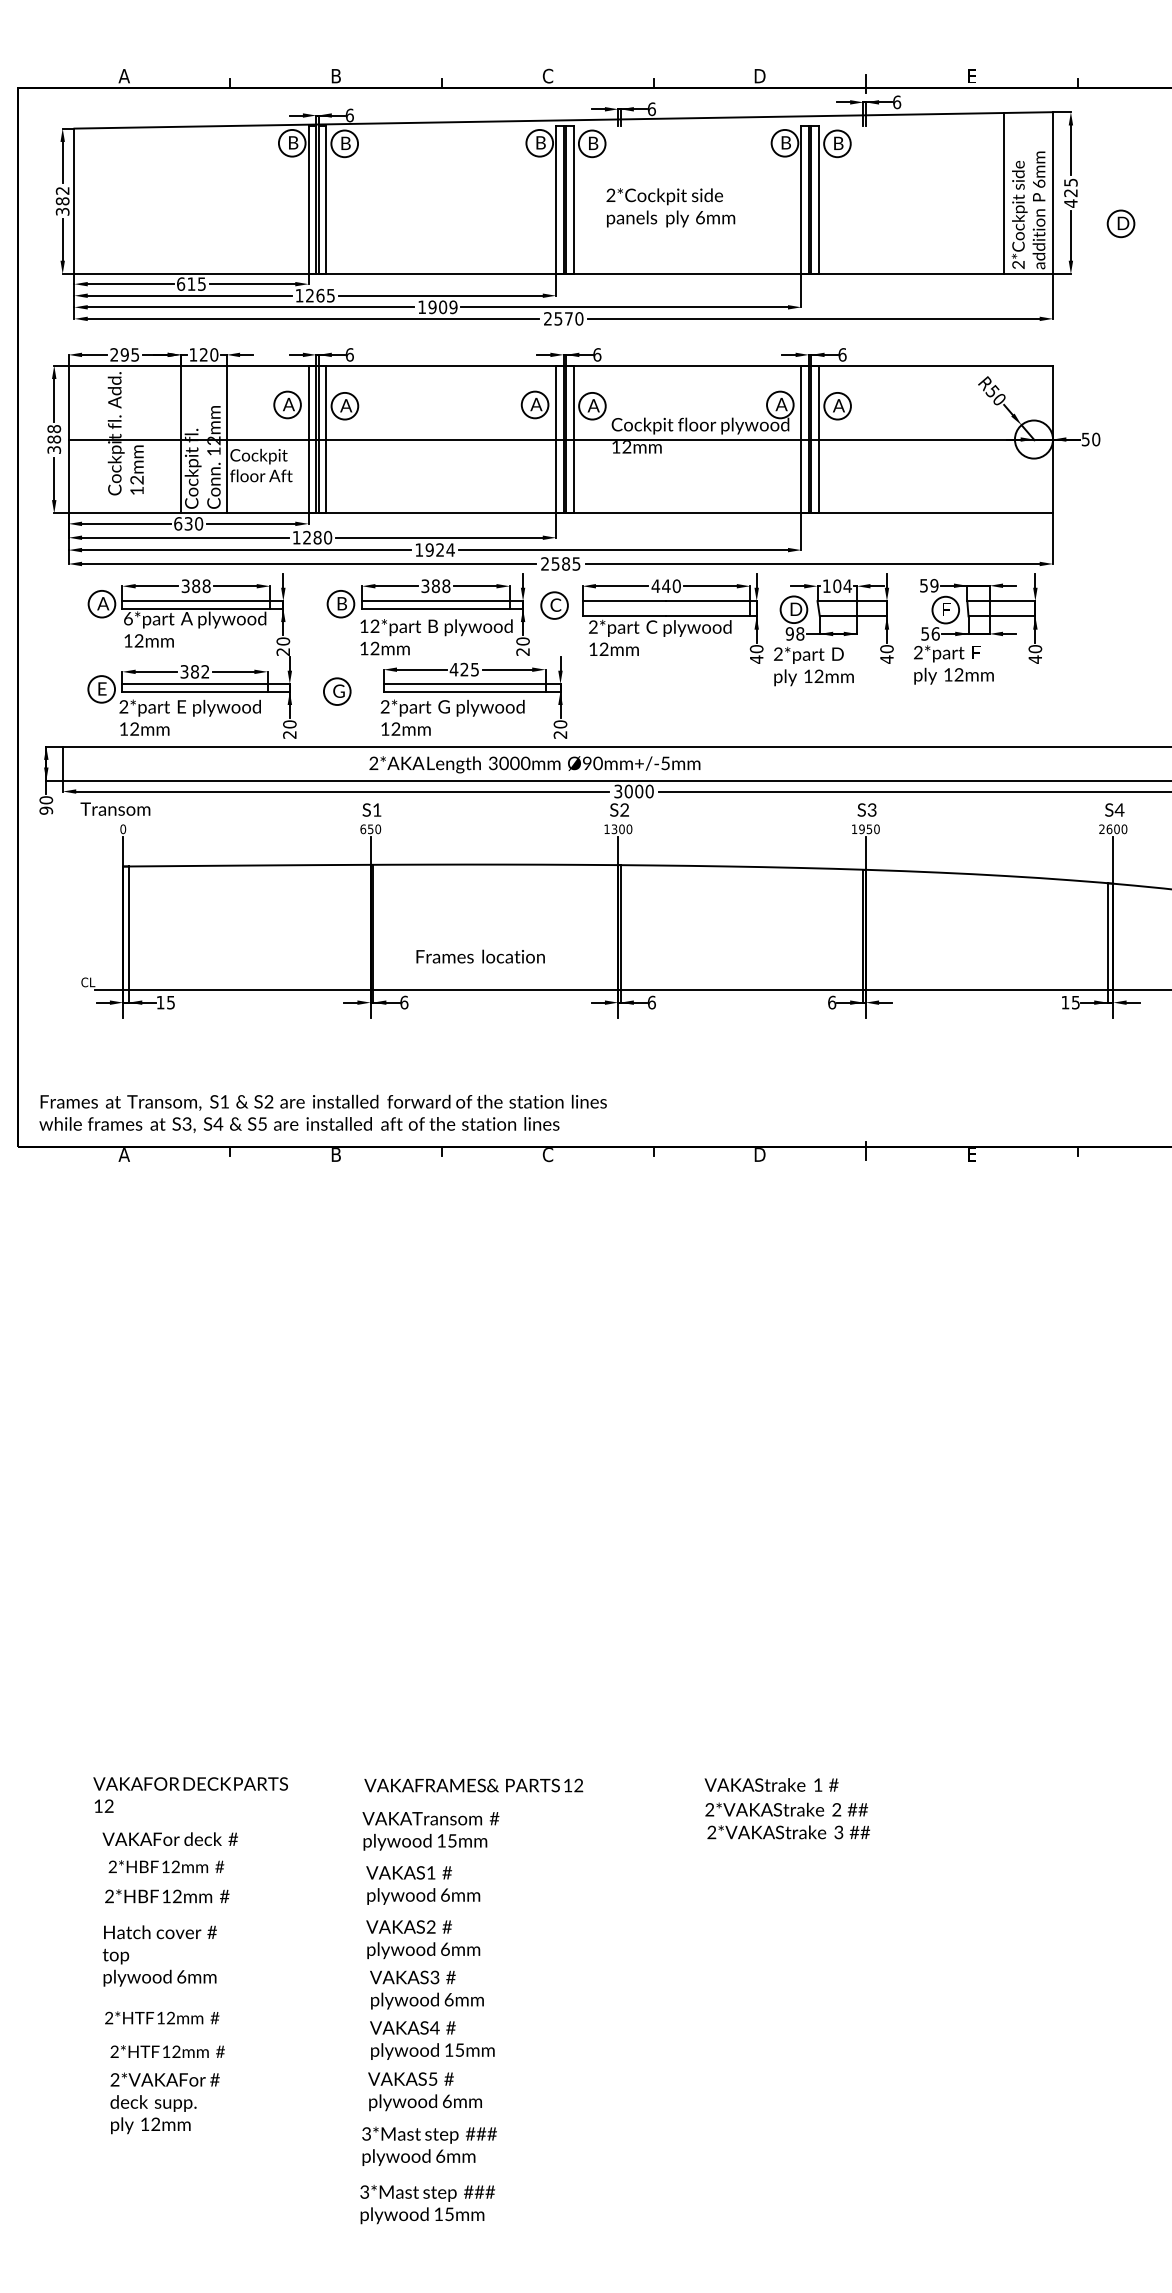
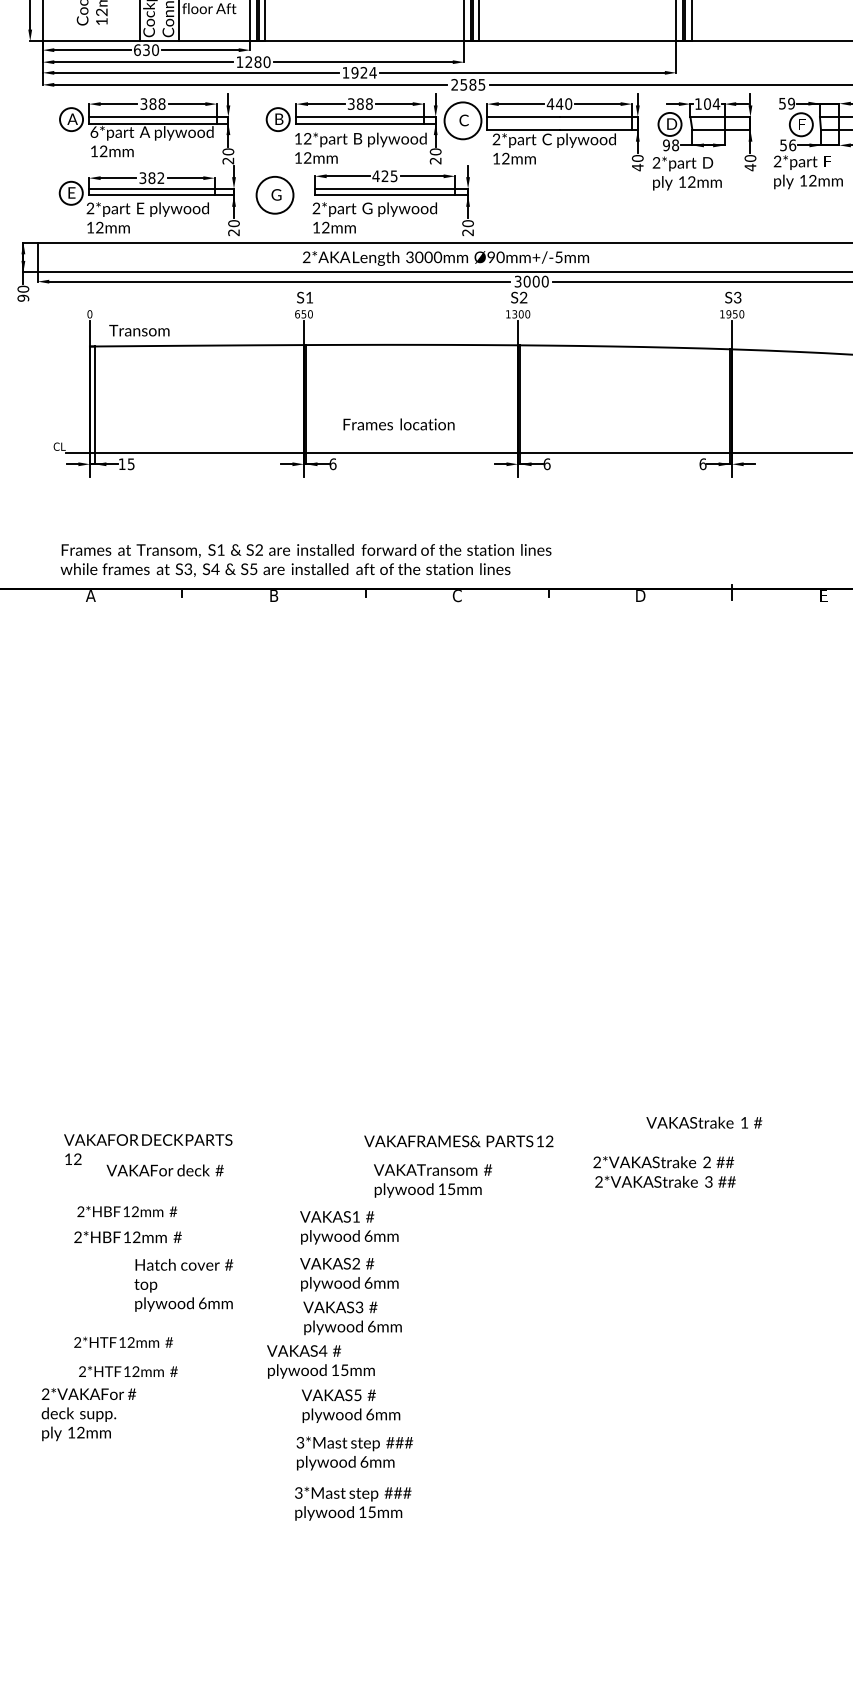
circle: (554, 605) -> (462, 120), size x1.6
circle: (336, 691) -> (274, 195), size x1.6
text: (115, 808) -> (139, 330), moved
text: (322, 1113) -> (305, 560), moved
text: (771, 1784) -> (704, 1122), moved
text: (473, 1785) -> (458, 1141), moved
text: (430, 1831) -> (432, 1181), moved
text: (169, 1838) -> (164, 1169), moved
text: (159, 1955) -> (183, 1284), moved
text: (432, 2040) -> (321, 1361), moved
text: (164, 2103) -> (88, 1414), moved

